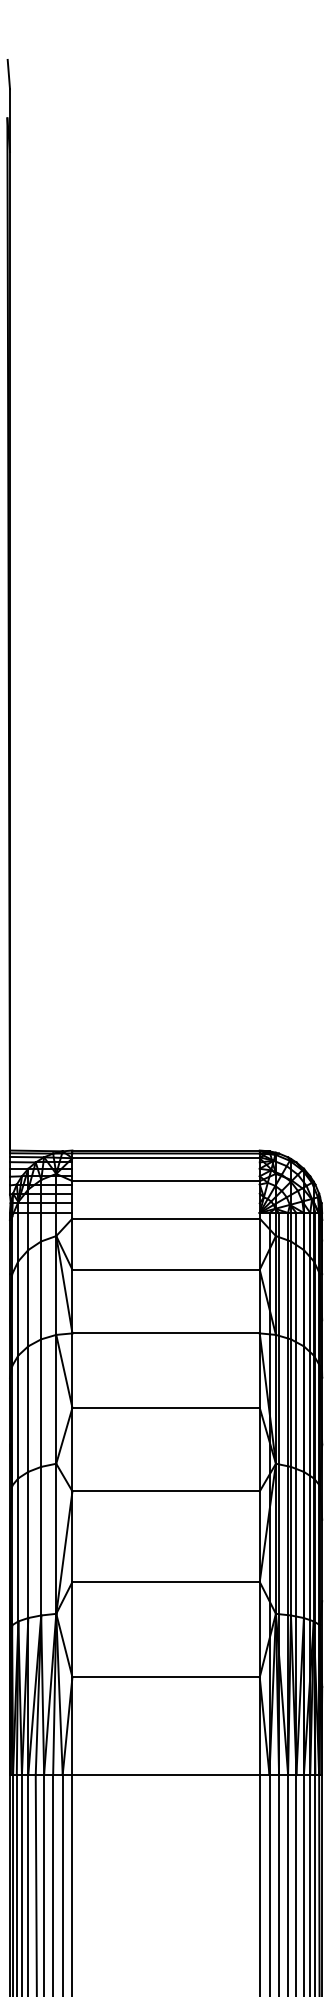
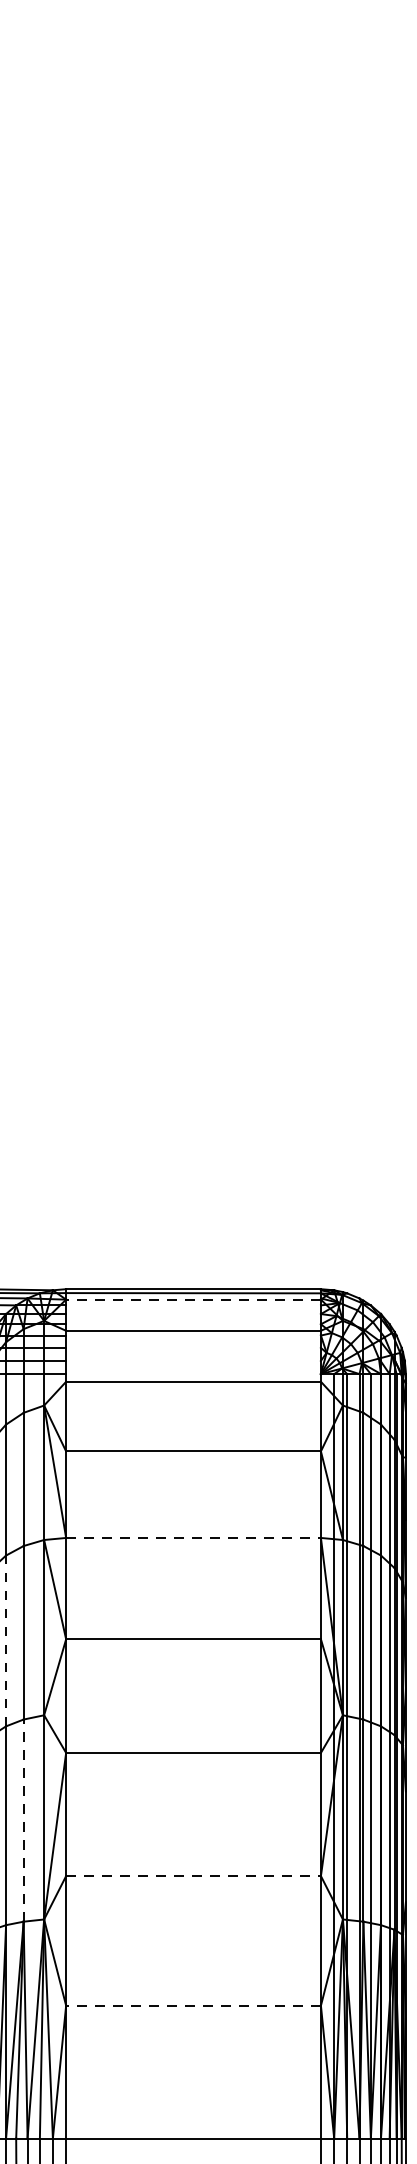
line: (166, 1158) -> (194, 1300), solid -> dashed
line: (166, 1333) -> (194, 1538), solid -> dashed
line: (28, 1409) -> (6, 1641), solid -> dashed
line: (41, 1540) -> (24, 1819), solid -> dashed
line: (166, 1581) -> (194, 1875), solid -> dashed
line: (166, 1677) -> (194, 2006), solid -> dashed

